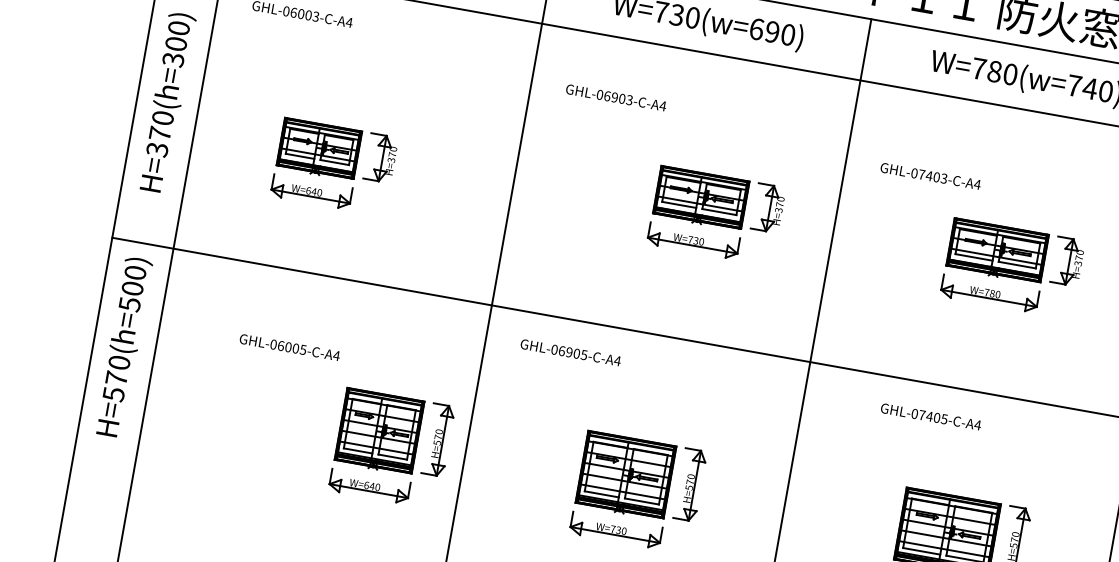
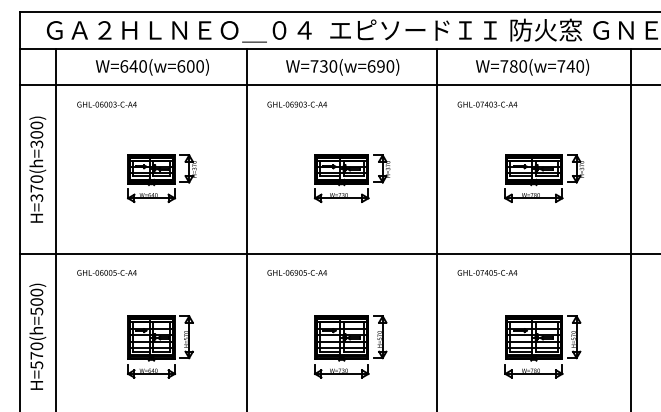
text: (615, 97) -> (296, 104), moved
part: (333, 166) -> (161, 178), moved
text: (930, 176) -> (487, 104), moved
part: (716, 215) -> (352, 178), moved
text: (123, 346) -> (37, 336), moved
text: (289, 346) -> (106, 272), moved
text: (931, 416) -> (487, 272), moved
part: (392, 447) -> (160, 346), moved

